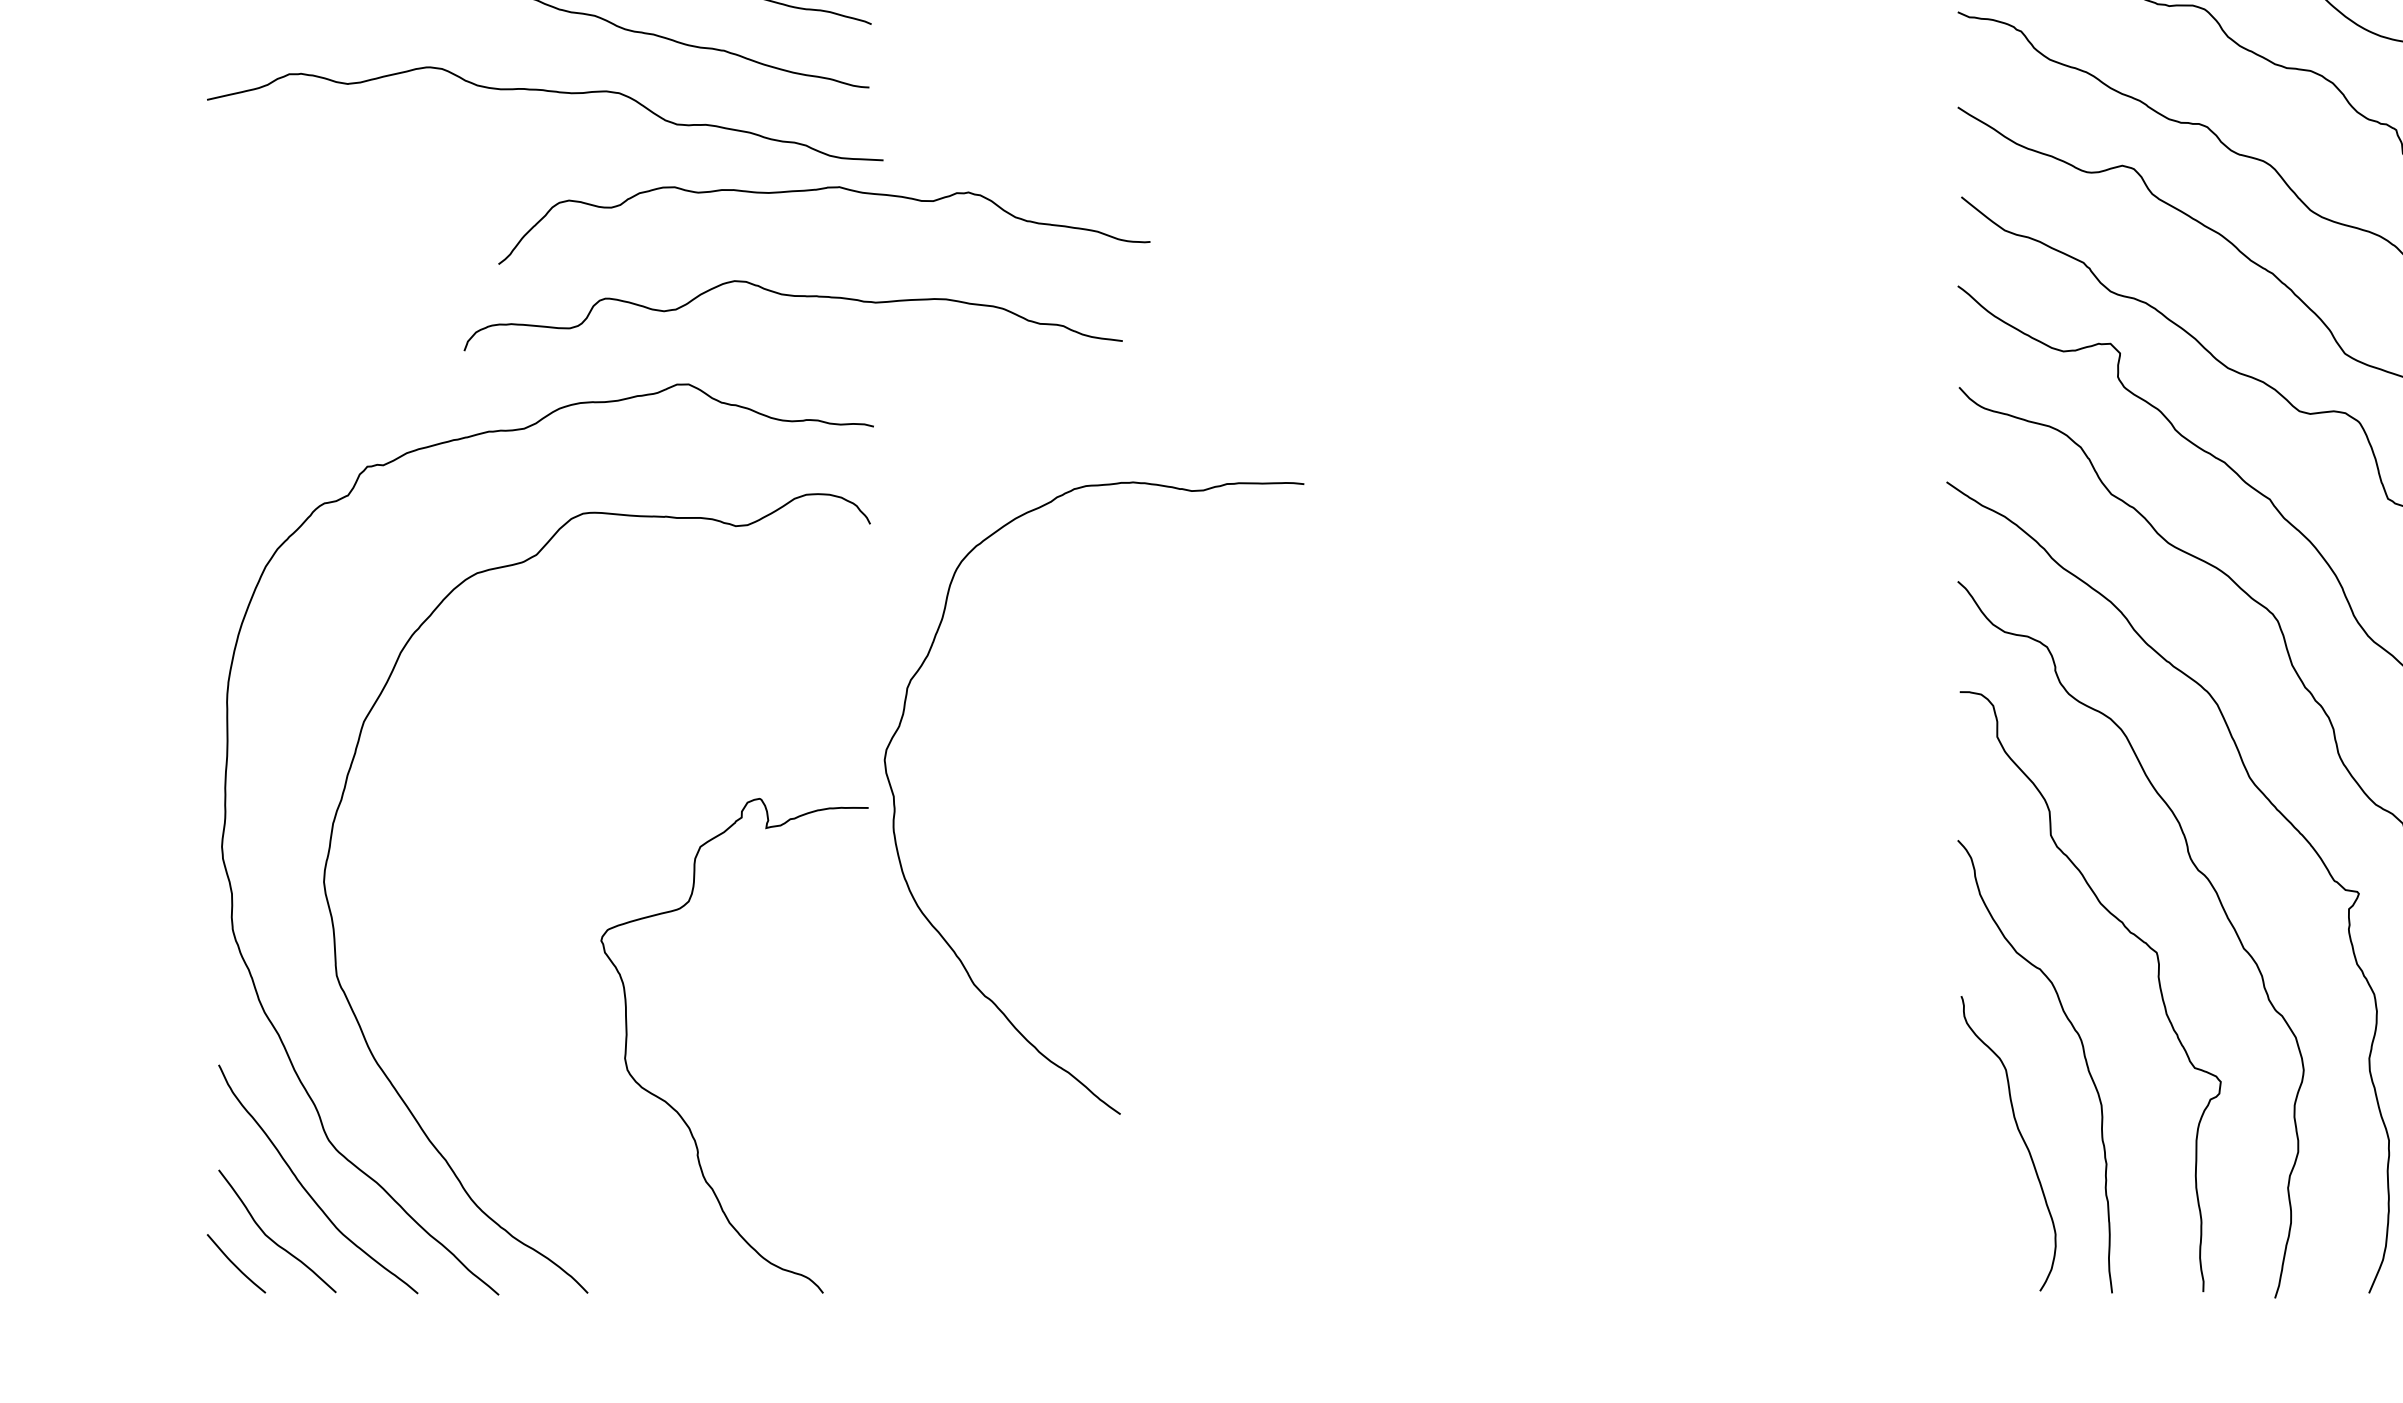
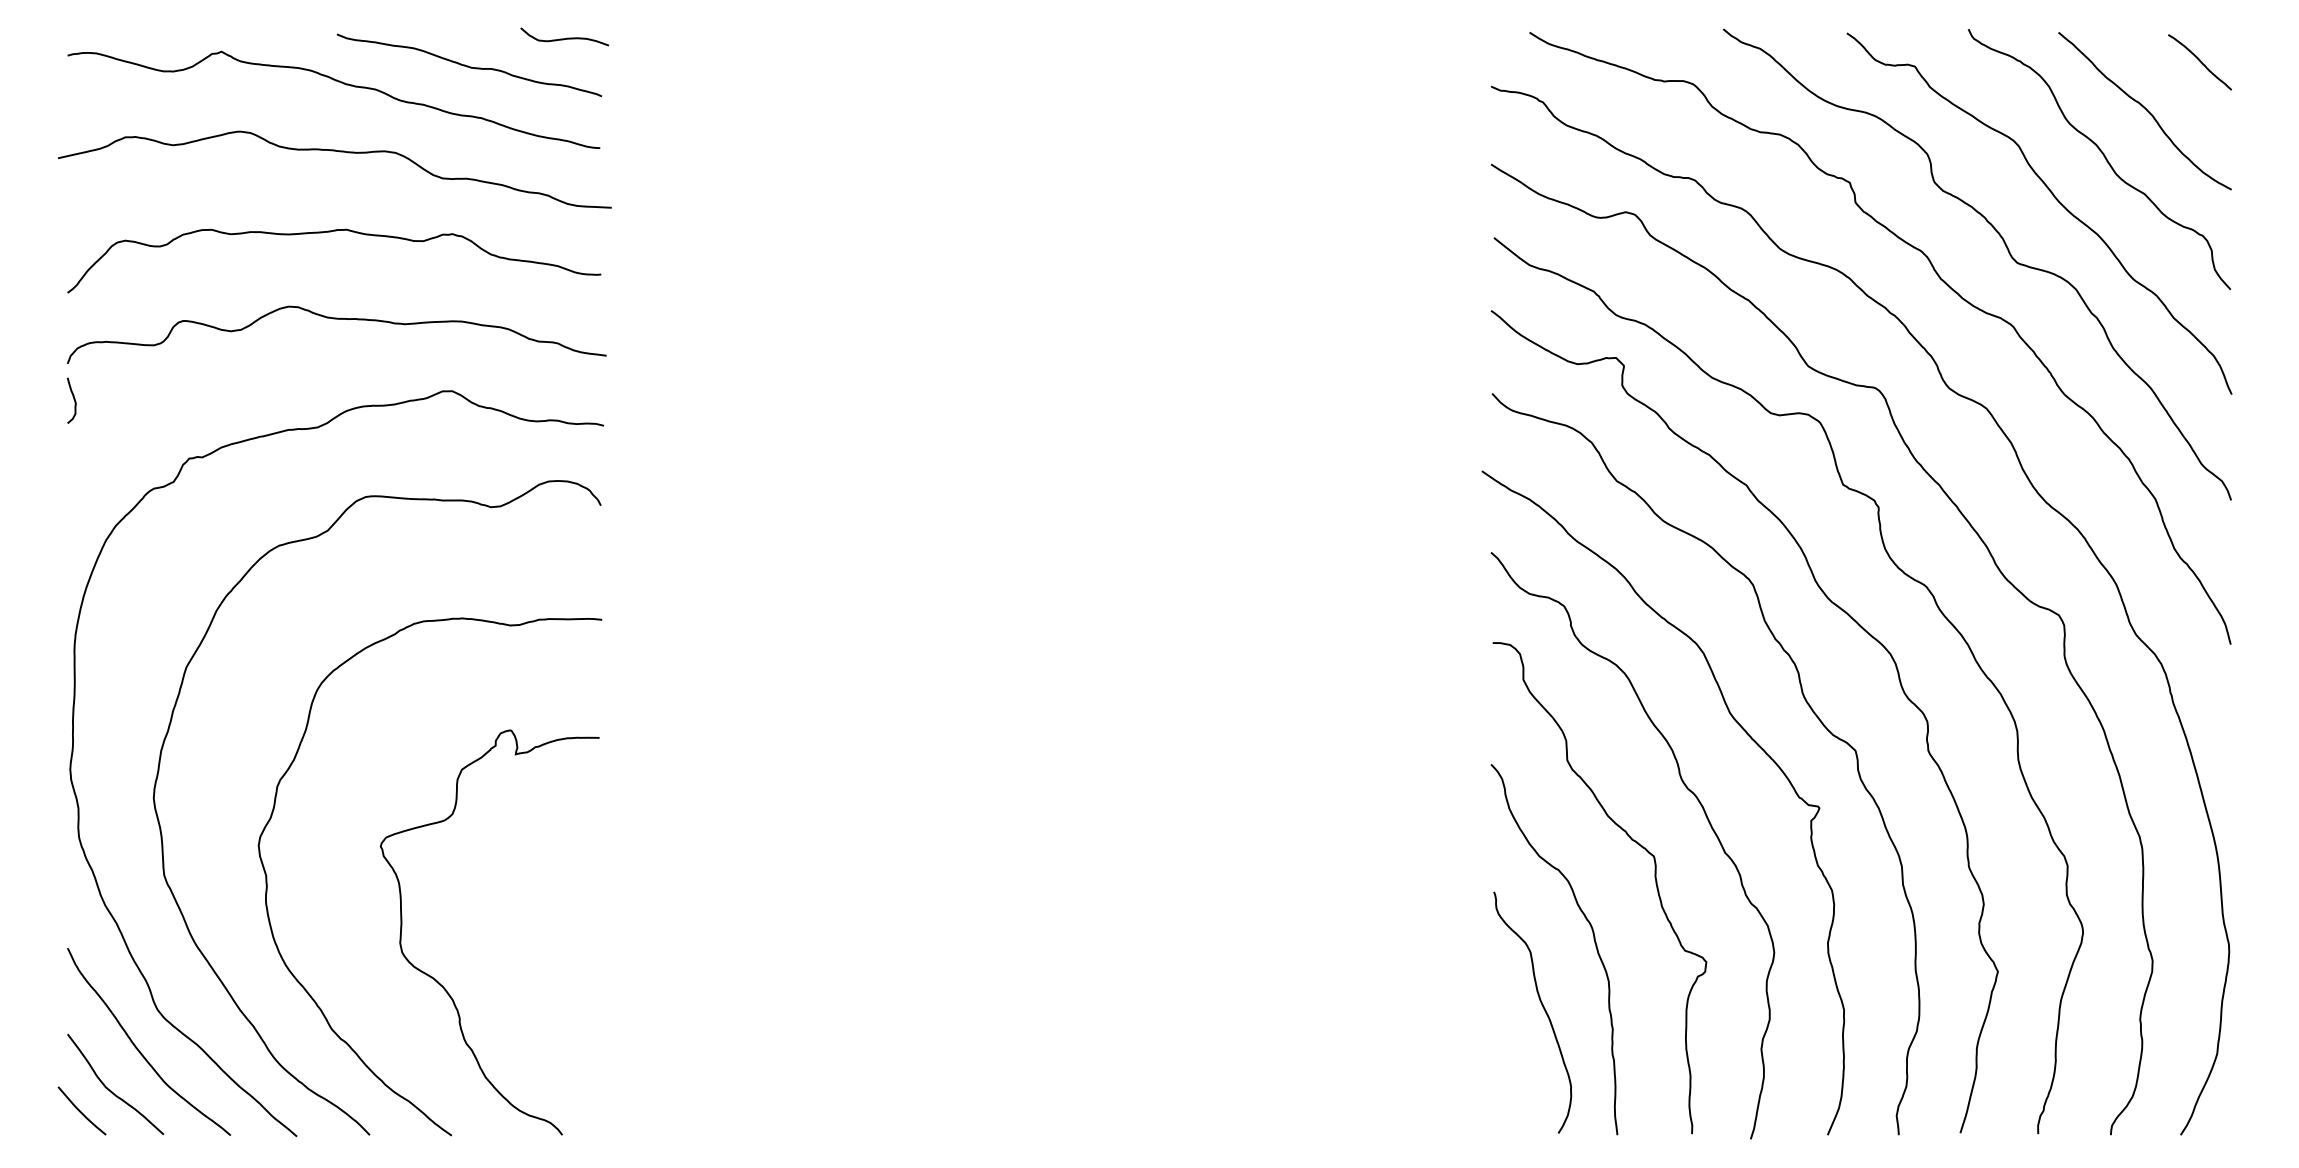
curve: (820, 190) -> (331, 232), moved
curve: (792, 296) -> (336, 319), moved
curve: (225, 394) -> (73, 399), added
curve: (895, 797) -> (267, 876), moved

